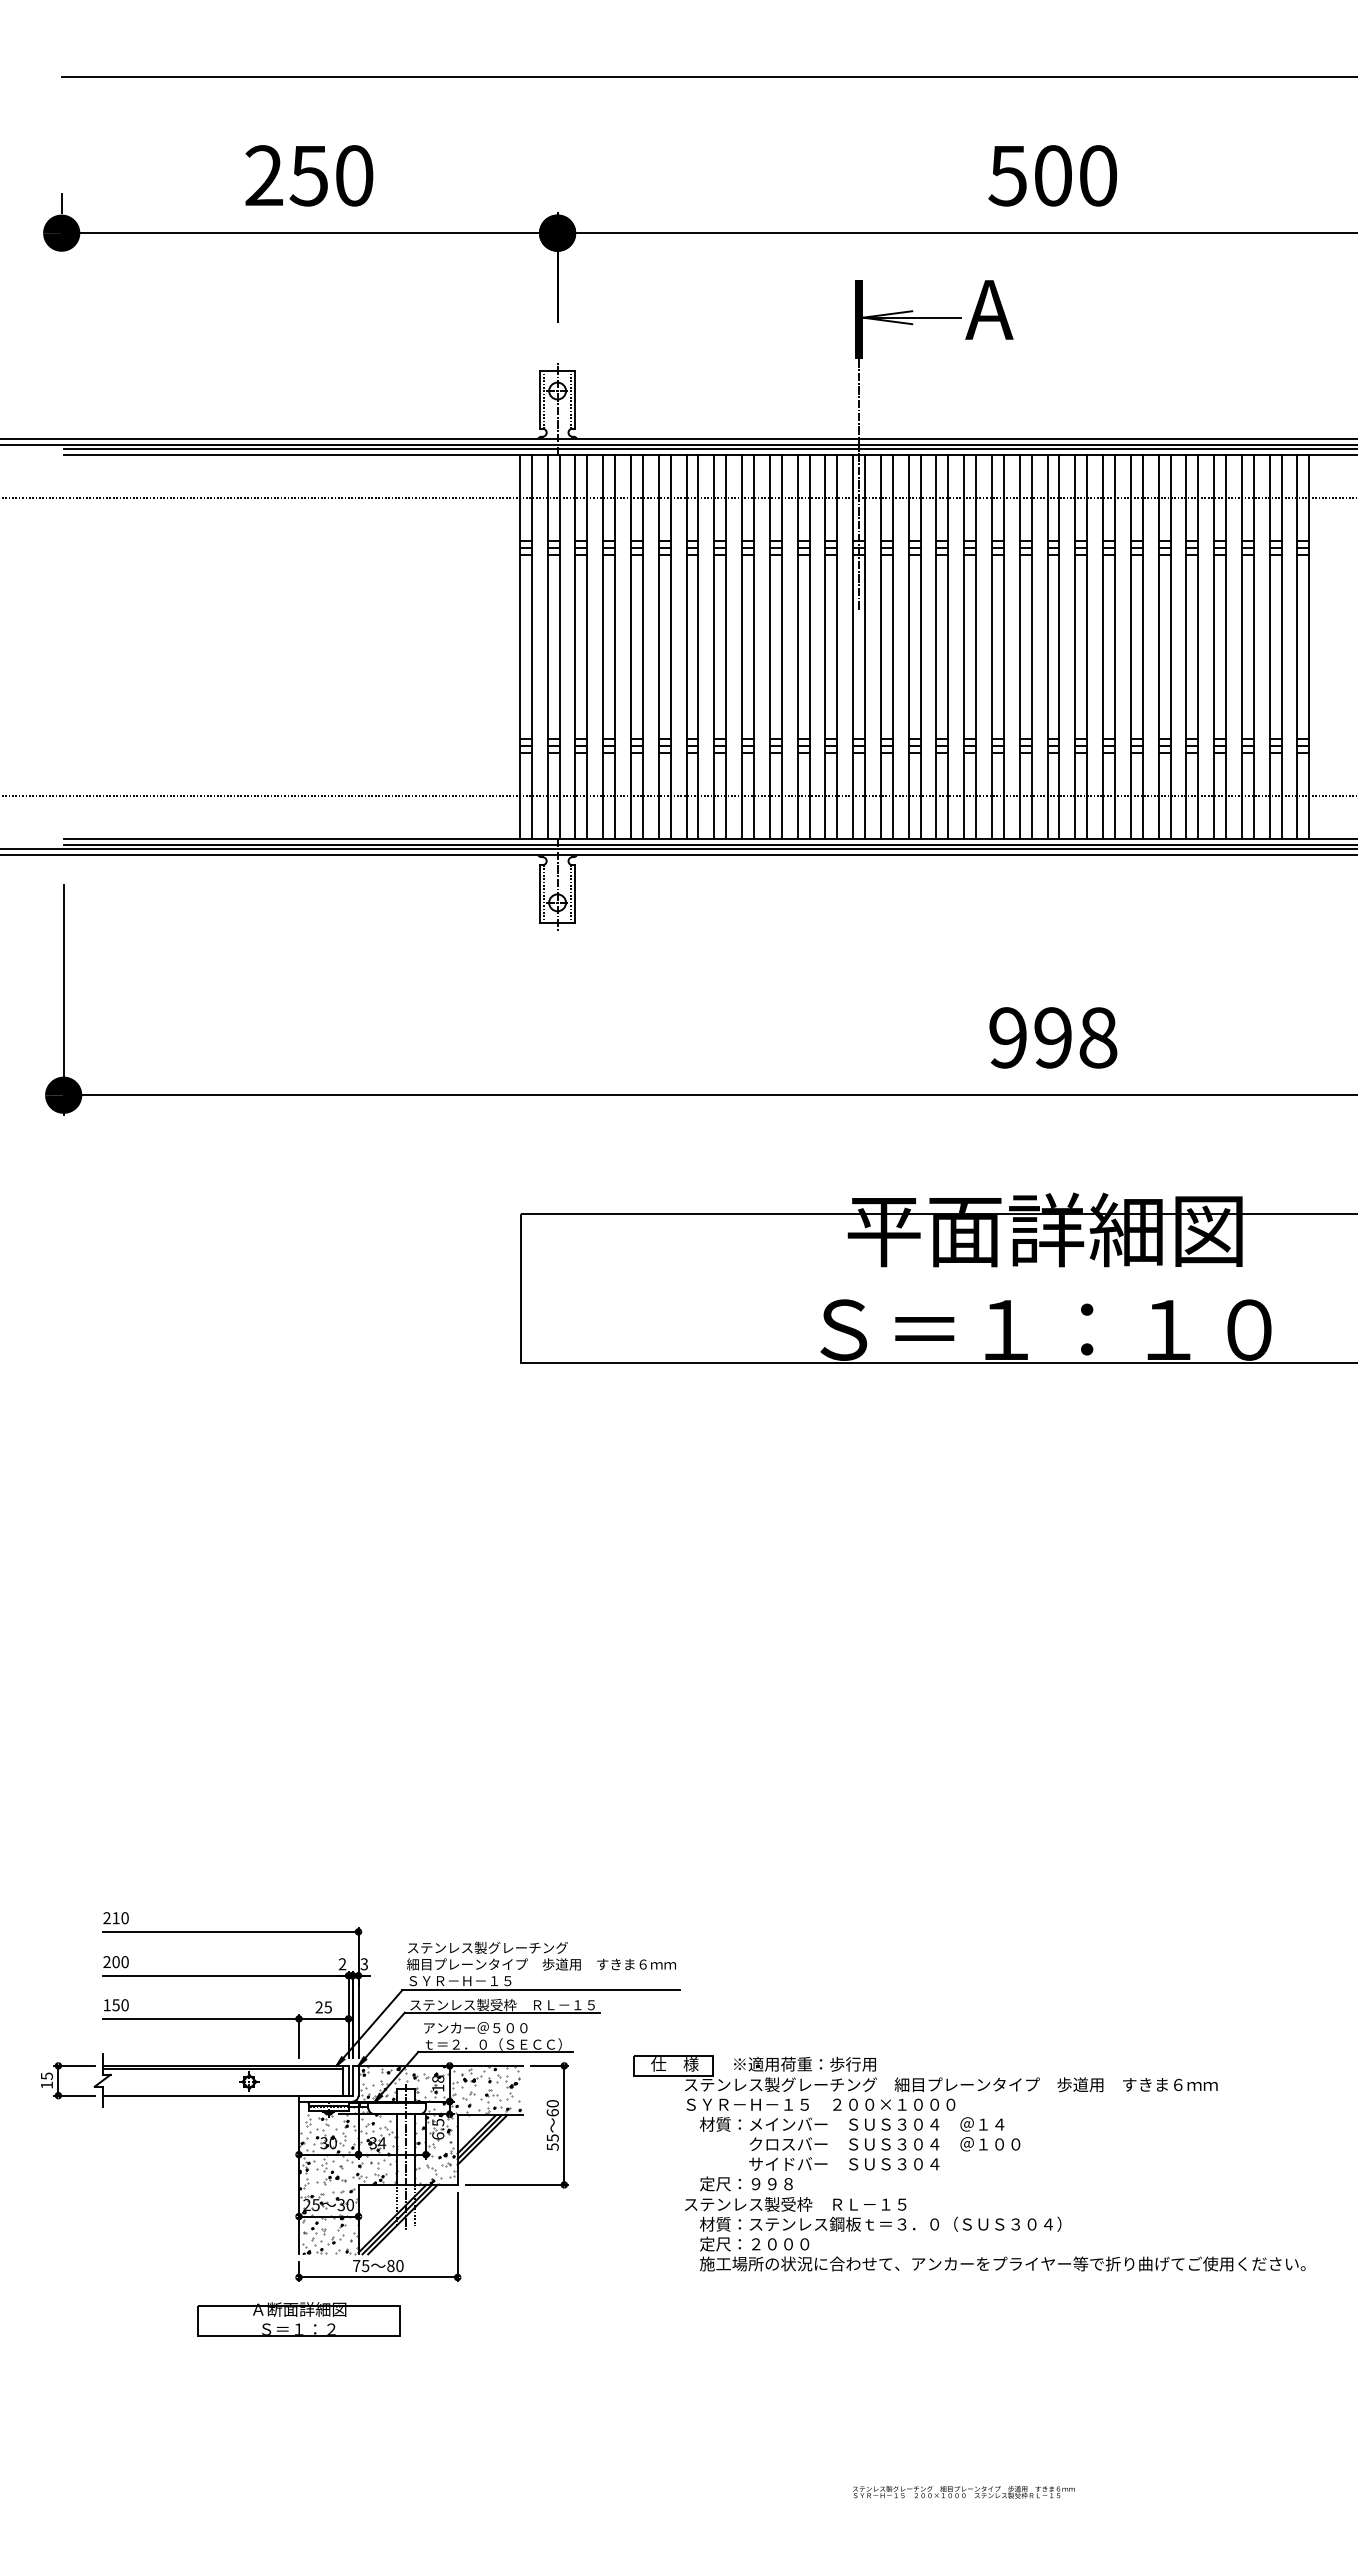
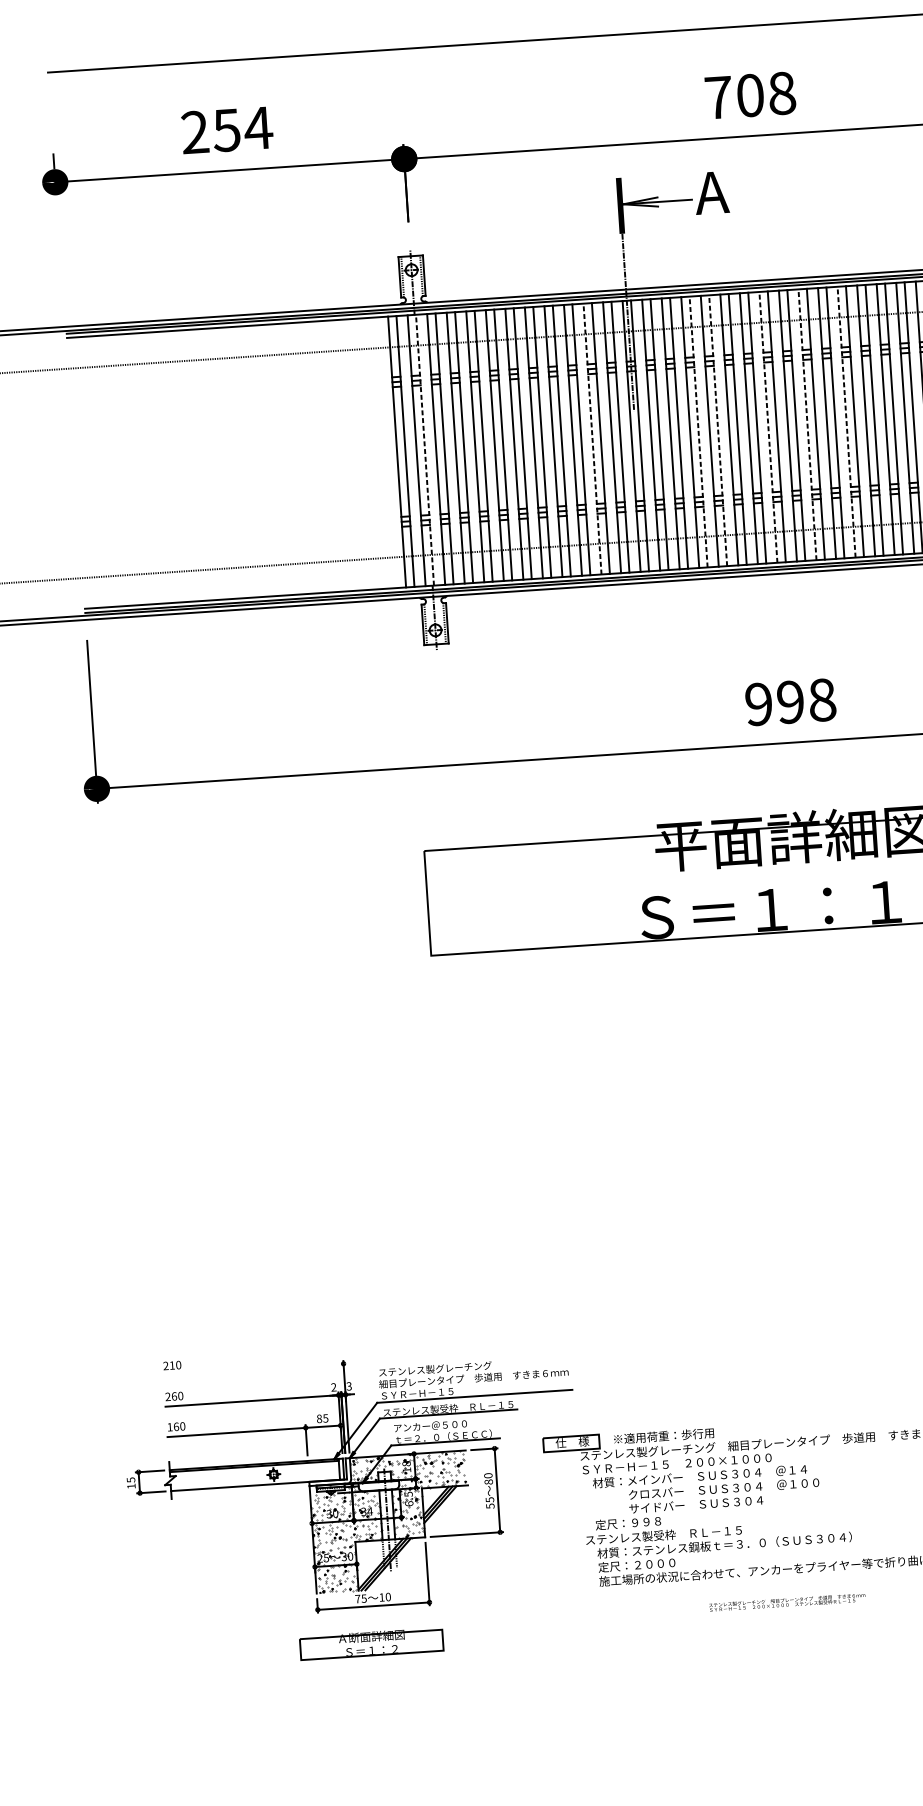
text: (353, 175) -> (257, 128), 250 -> 254
text: (1052, 175) -> (749, 95), 500 -> 708
line: (559, 646) -> (424, 449), solid -> dashed
line: (797, 646) -> (592, 438), solid -> dashed
line: (948, 646) -> (698, 431), solid -> dashed
line: (976, 646) -> (718, 430), solid -> dashed
line: (1047, 646) -> (768, 427), solid -> dashed
line: (1103, 646) -> (807, 424), solid -> dashed
line: (1158, 646) -> (846, 421), solid -> dashed
line: (230, 1931) -> (253, 1369), removed
text: (115, 1961) -> (173, 1396), 200 -> 260
text: (115, 2005) -> (175, 1427), 150 -> 160
text: (318, 2007) -> (318, 1418), 25 -> 85
text: (552, 2112) -> (488, 1481), 60 -> 80
text: (390, 2266) -> (381, 1597), 80 -> 10
part: (298, 2319) -> (371, 1643), moved
text: (963, 2492) -> (787, 1602), moved

